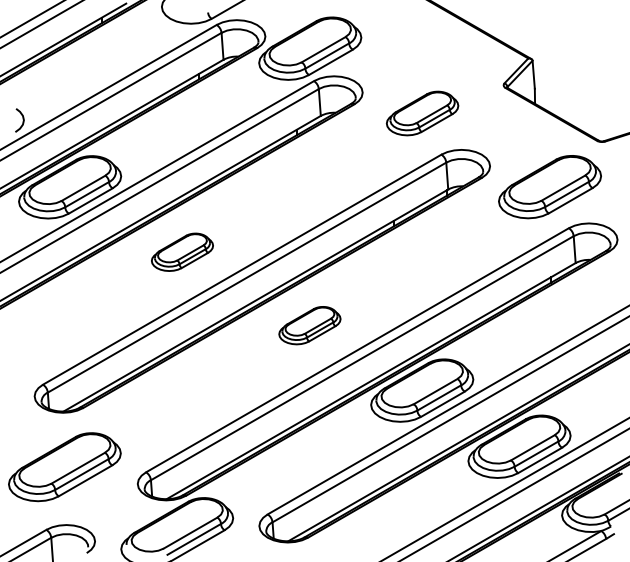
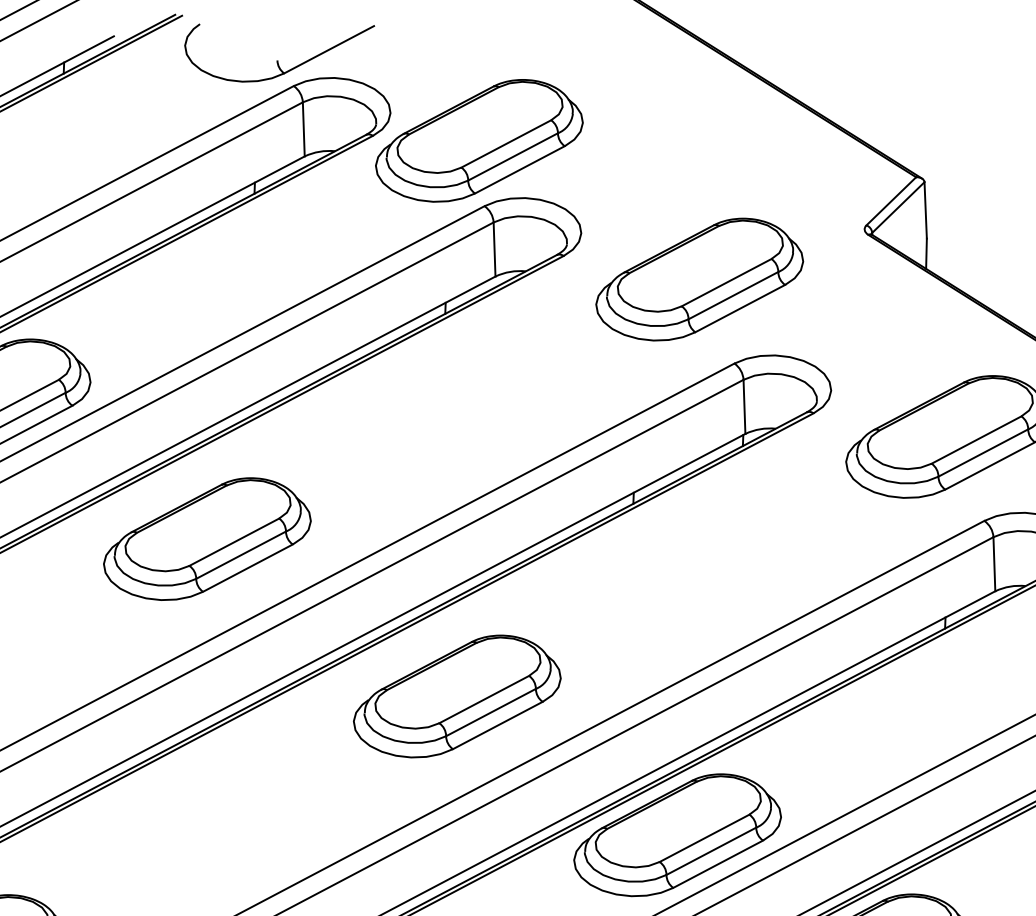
part: (422, 113) -> (699, 279), size x1.43
part: (182, 252) -> (207, 539), size x1.67
part: (309, 325) -> (456, 695), size x1.67

